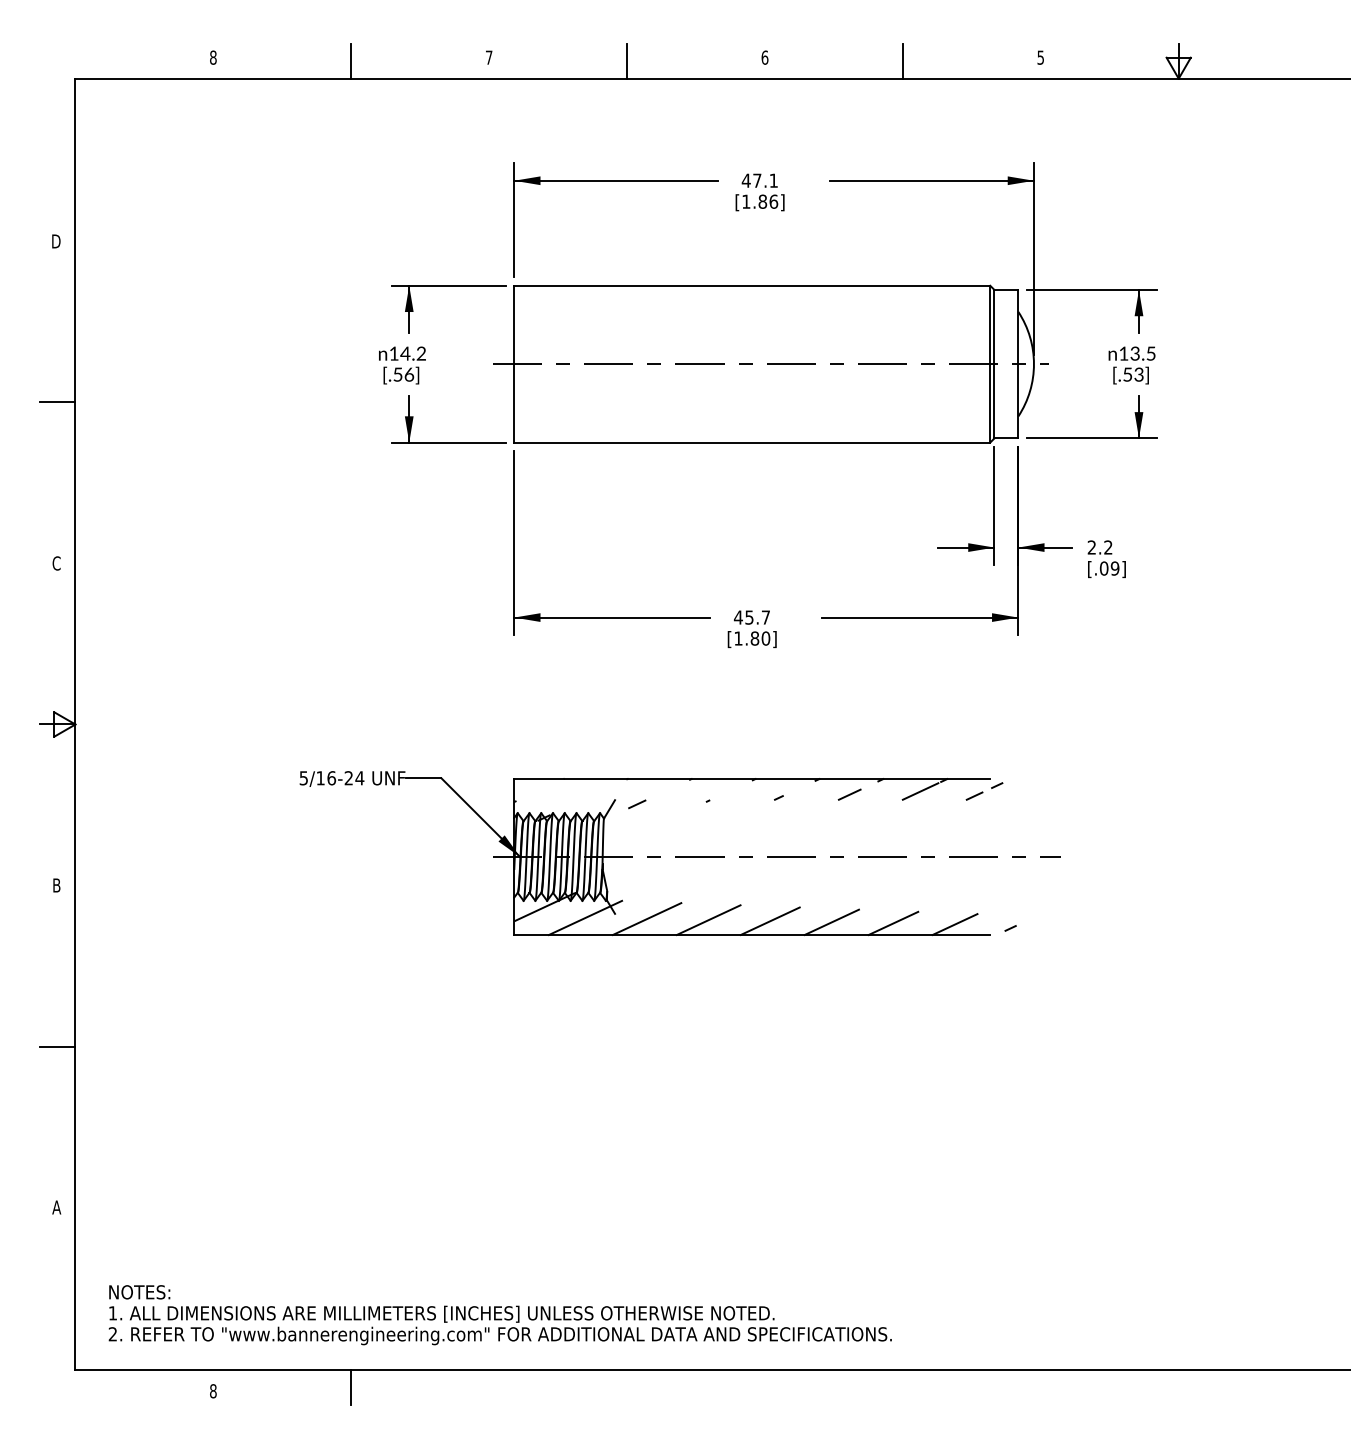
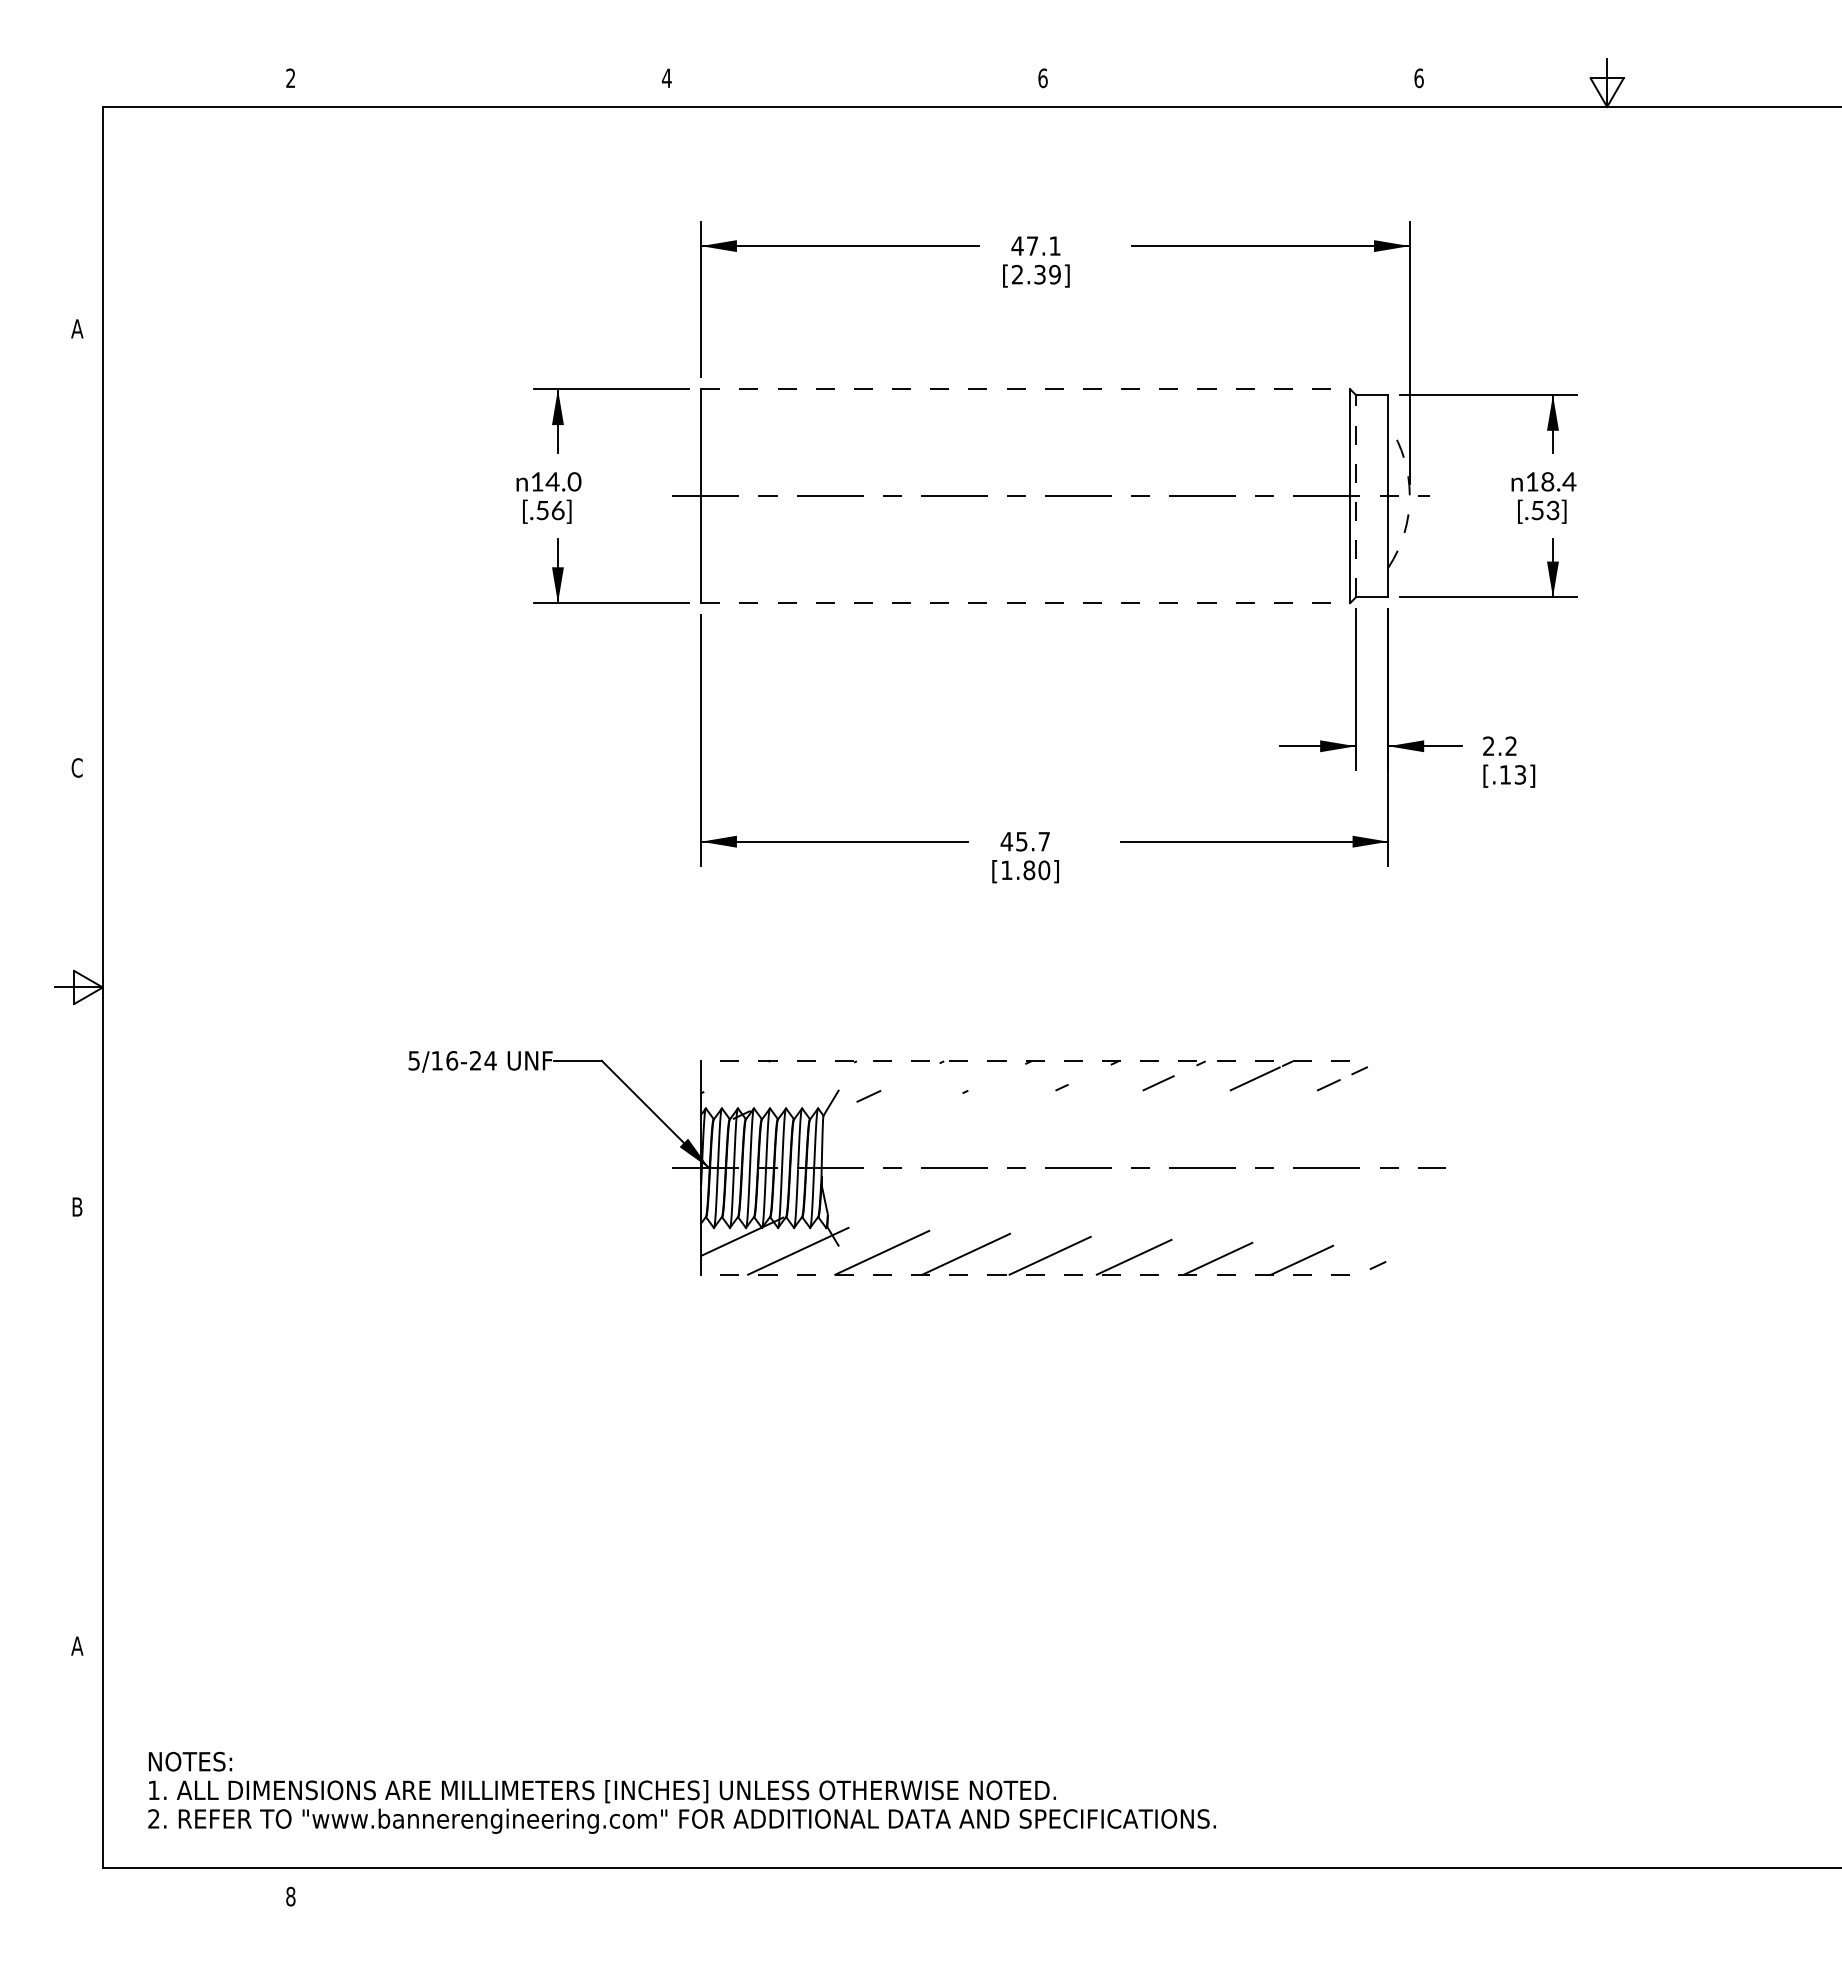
text: (213, 57) -> (290, 78), 8 -> 2
text: (488, 57) -> (666, 77), 7 -> 4
text: (1040, 57) -> (1418, 78), 5 -> 6
line: (350, 60) -> (478, 82), removed
line: (627, 60) -> (855, 82), removed
line: (903, 60) -> (1231, 82), removed
text: (760, 201) -> (1036, 274), [1.86] -> [2.39]
text: (56, 241) -> (77, 328), D -> A
line: (752, 285) -> (1025, 389), solid -> dashed
text: (421, 353) -> (574, 481), 14.2 -> 14.0
text: (1143, 353) -> (1558, 481), 13.5 -> 18.4
line: (994, 363) -> (1355, 495), solid -> dashed
arc: (1033, 364) -> (1409, 496), solid -> dashed
line: (57, 402) -> (78, 548), removed
line: (752, 442) -> (1025, 603), solid -> dashed
text: (1109, 568) -> (1512, 774), [.09] -> [.13]
line: (752, 778) -> (1025, 1061), solid -> dashed
line: (752, 935) -> (1025, 1275), solid -> dashed
line: (57, 1046) -> (78, 1426), removed
line: (350, 1387) -> (478, 1891), removed

